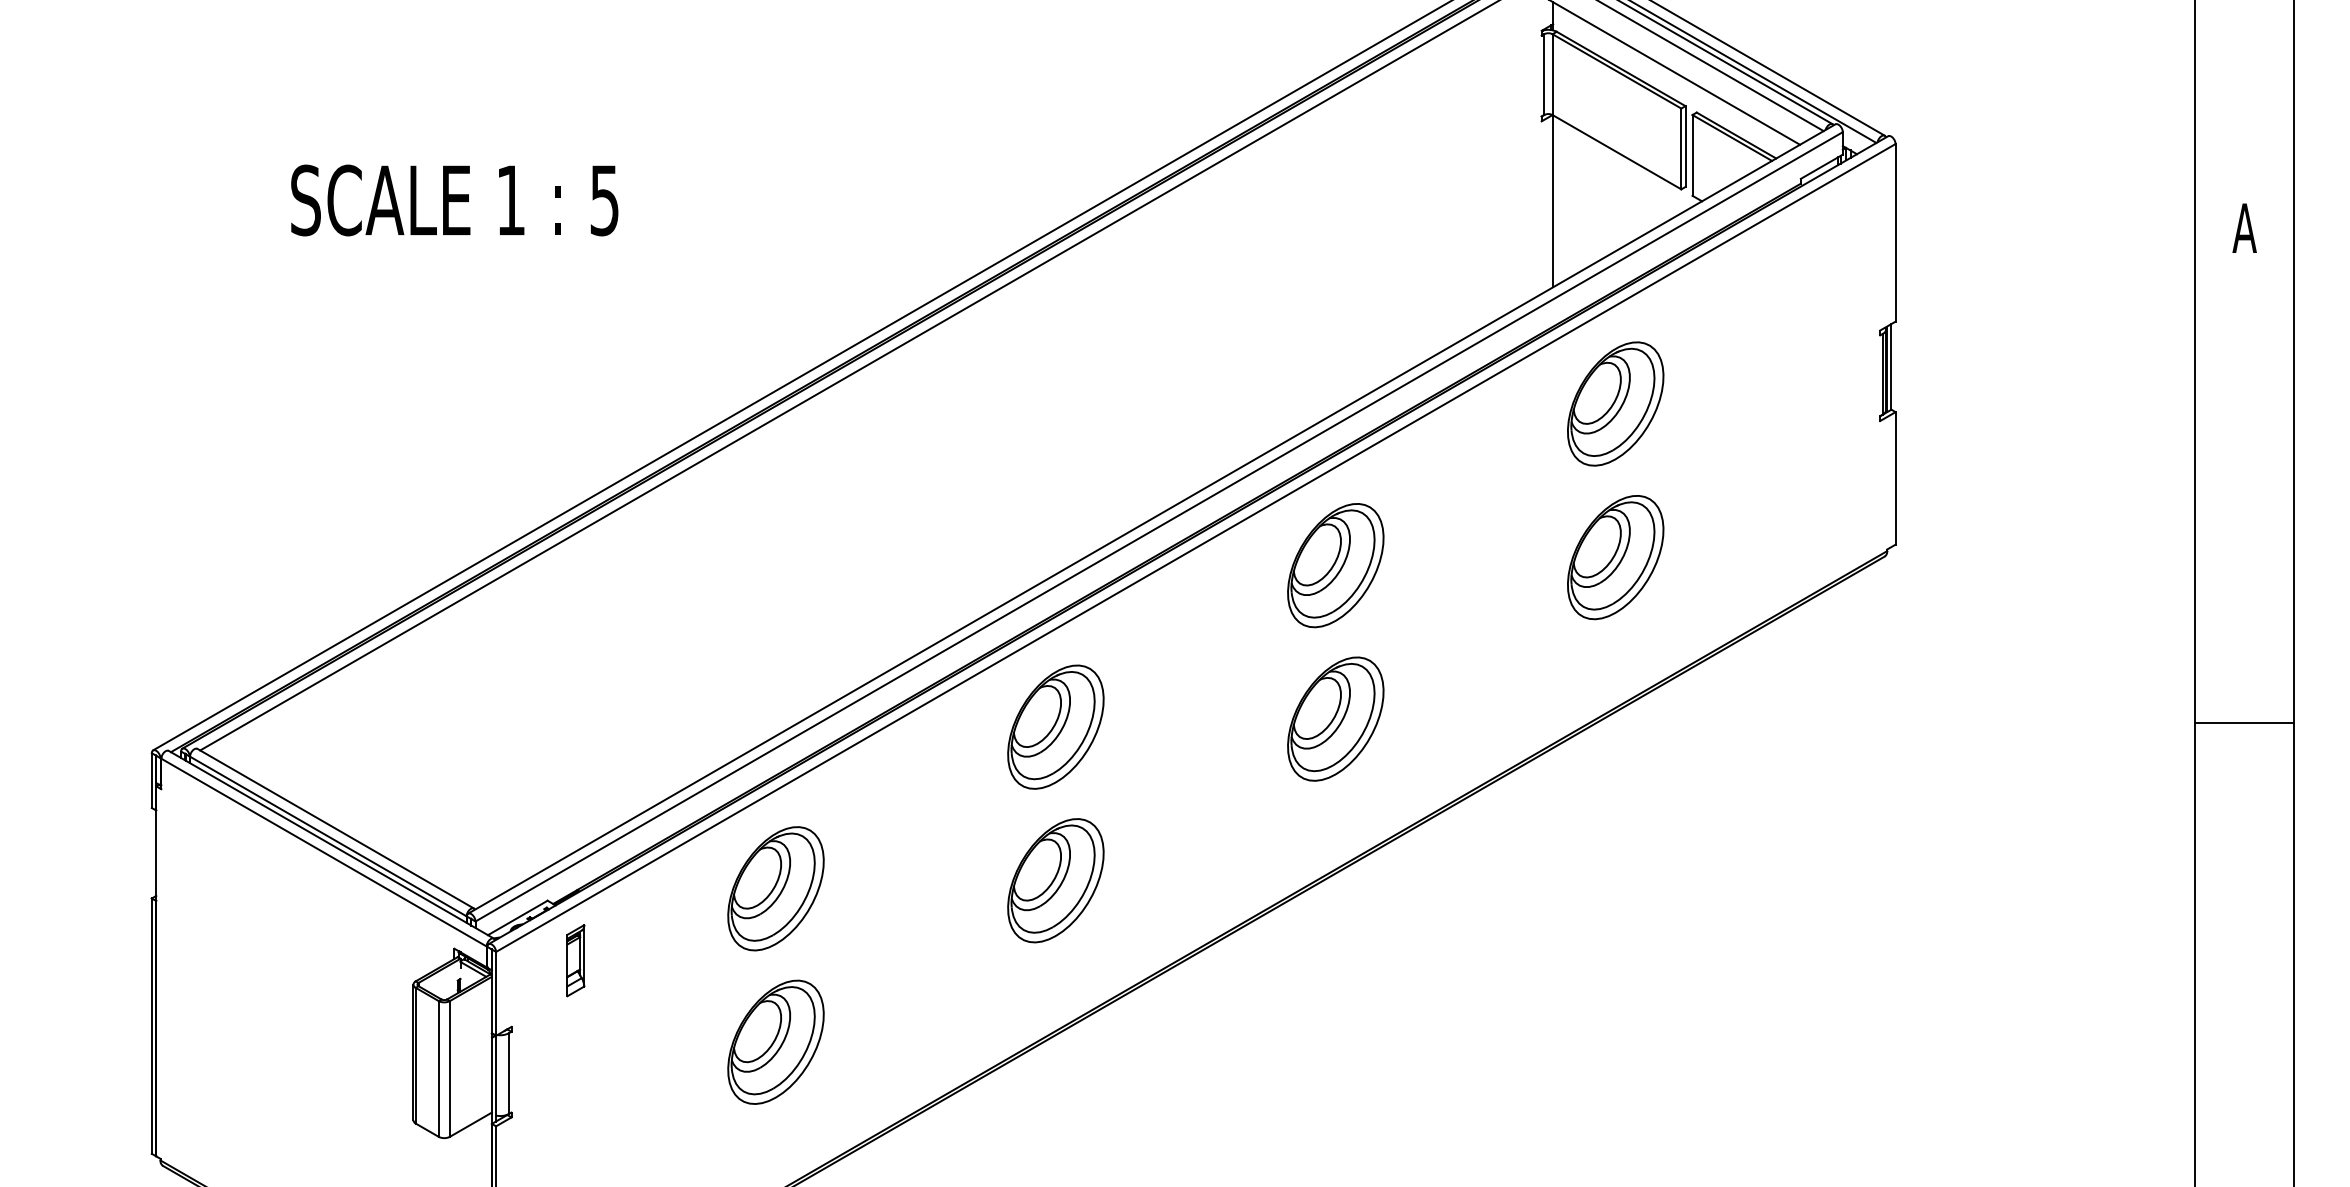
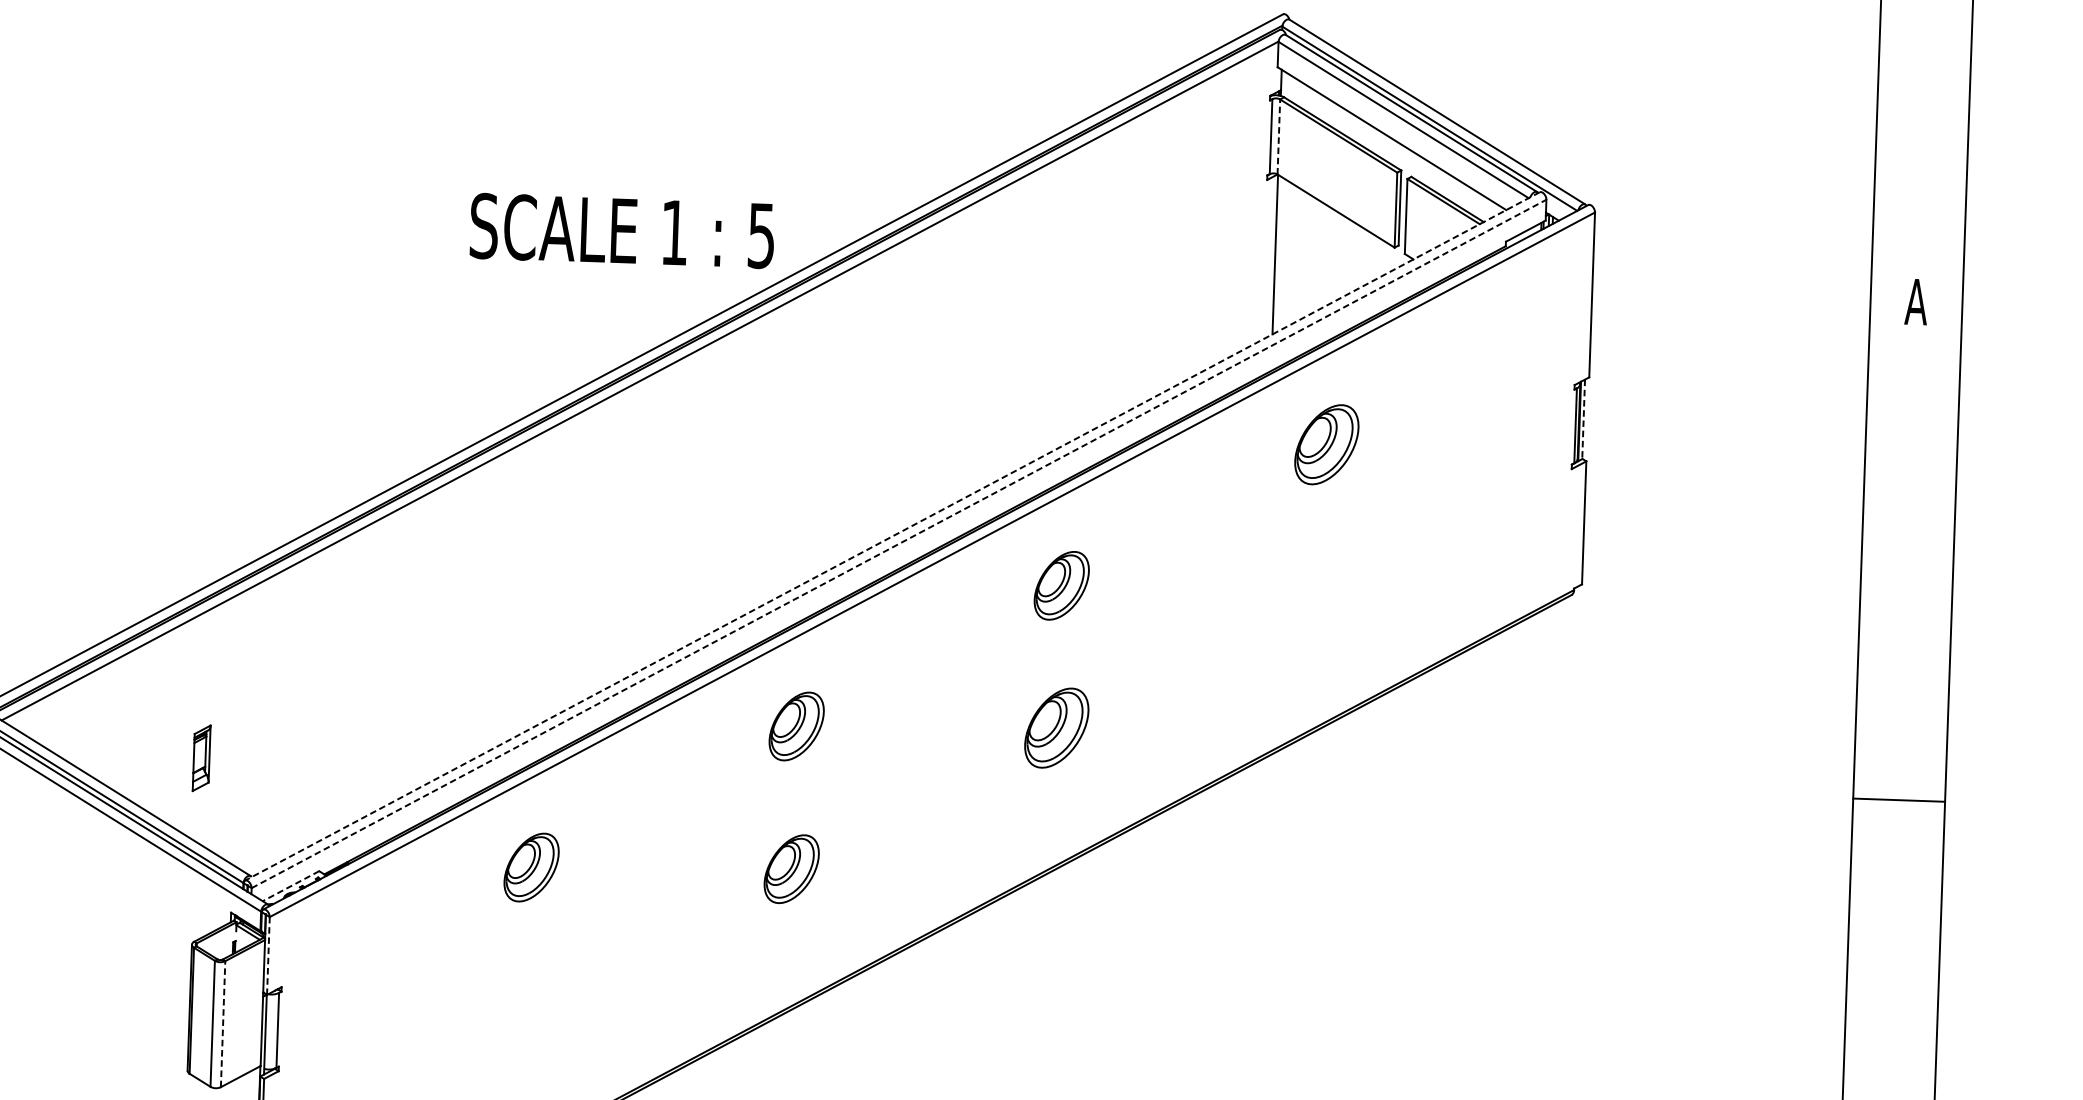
line: (1552, 74) -> (1278, 136), solid -> dashed
text: (454, 200) -> (622, 231), moved
line: (1891, 367) -> (1583, 419), solid -> dashed
part: (1615, 403) -> (1326, 444), size x0.7
line: (1151, 519) -> (892, 536), solid -> dashed
line: (1159, 526) -> (899, 543), solid -> dashed
part: (1615, 557) -> (1321, 587), removed
part: (1335, 565) -> (1061, 585), size x0.6
part: (1335, 718) -> (1056, 727), size x0.7
line: (2244, 722) -> (1898, 799), moved
part: (1055, 726) -> (796, 725), size x0.6
part: (1055, 880) -> (791, 868), size x0.6
part: (775, 888) -> (531, 867), size x0.6
line: (517, 918) -> (290, 886), solid -> dashed
part: (575, 960) -> (201, 758), moved
line: (496, 993) -> (268, 955), solid -> dashed
part: (775, 1041) -> (526, 1009), removed
line: (449, 1068) -> (222, 1023), solid -> dashed

